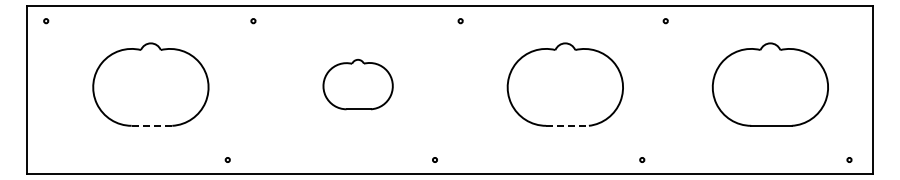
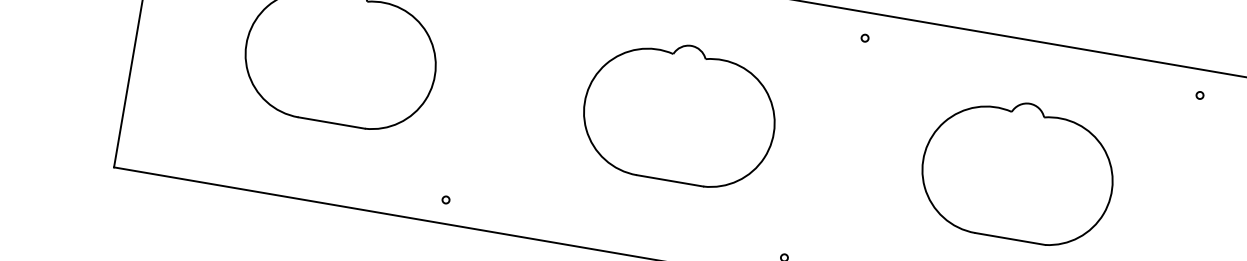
part: (357, 84) -> (678, 112), size x1.67
line: (152, 125) -> (332, 122), dashed -> solid
line: (568, 125) -> (1012, 238), dashed -> solid

